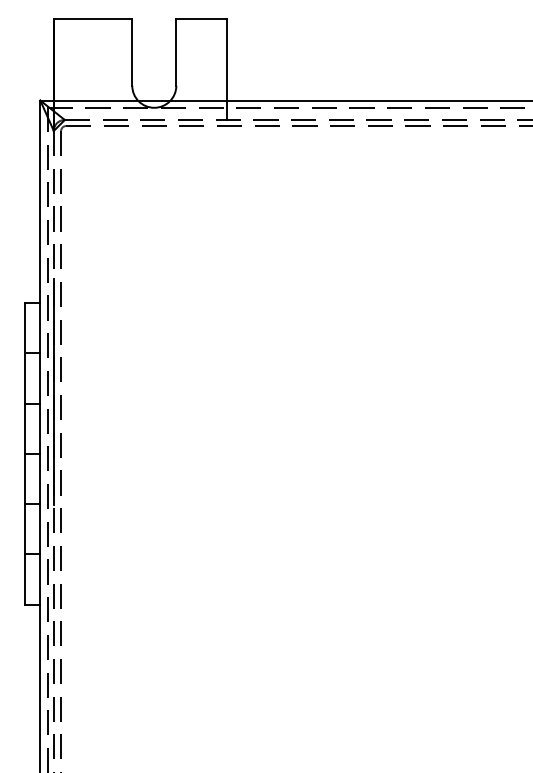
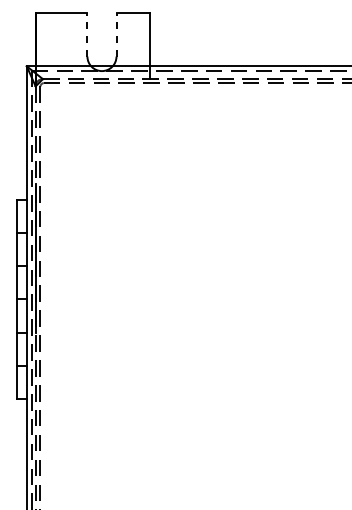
line: (132, 52) -> (87, 34), solid -> dashed
line: (176, 52) -> (116, 34), solid -> dashed

